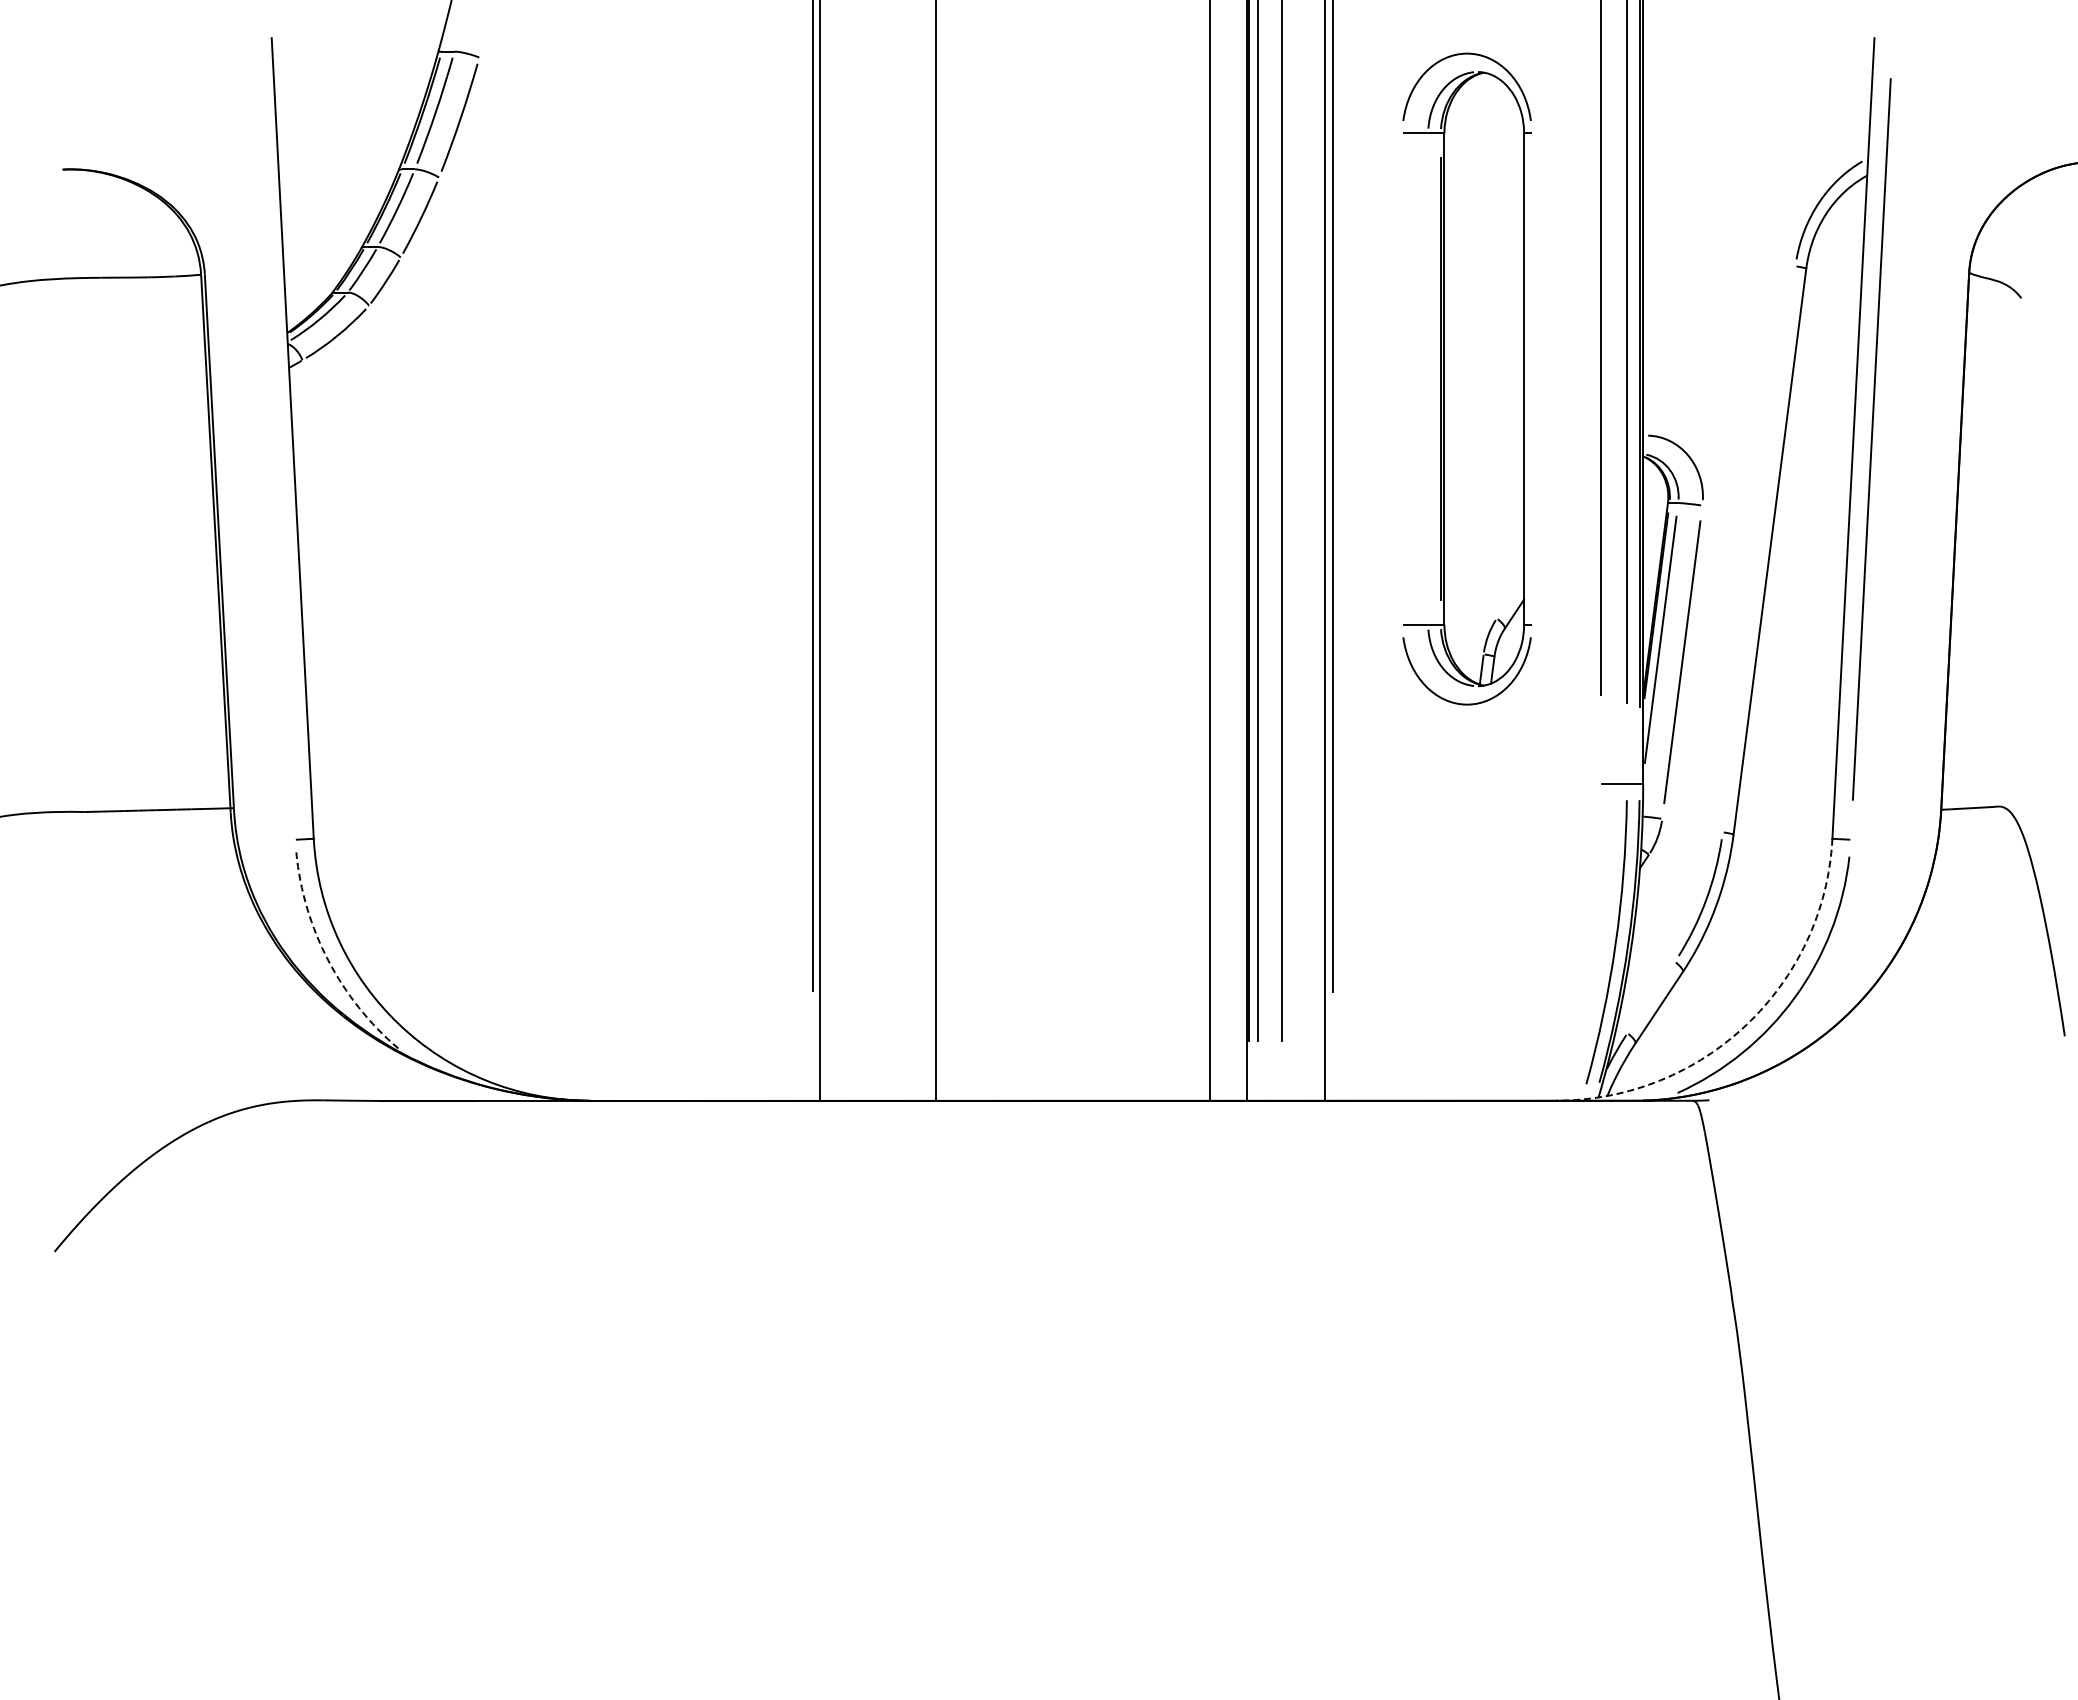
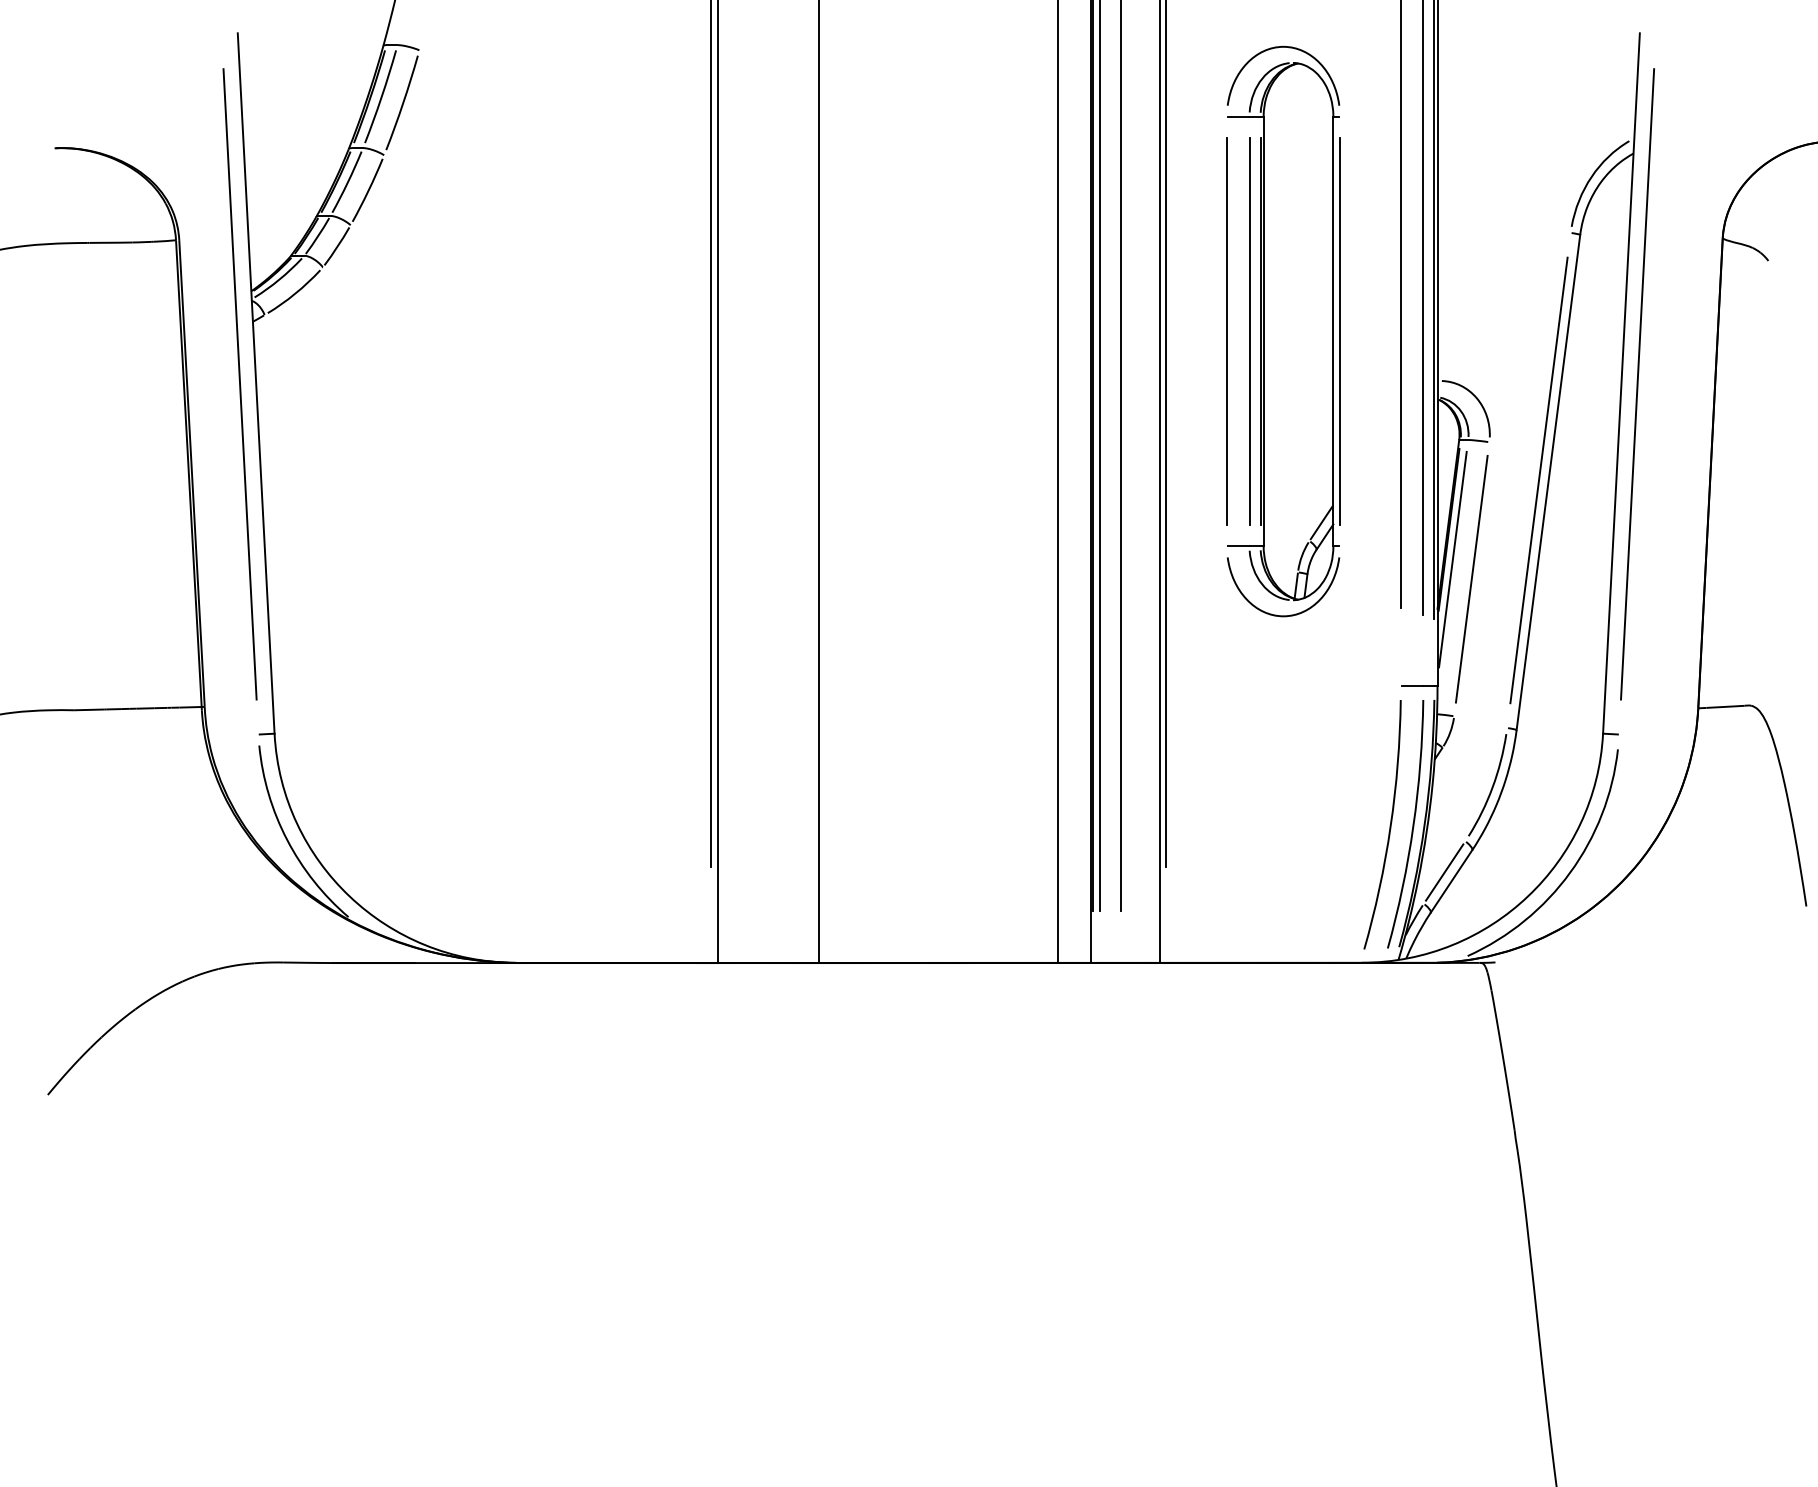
line: (1427, 378) -> (1248, 331), added
line: (1402, 379) -> (1226, 331), added
line: (1531, 379) -> (1339, 331), added
line: (274, 439) -> (240, 384), added
line: (1758, 548) -> (1538, 479), added
line: (1510, 597) -> (1321, 522), added
curve: (1588, 943) -> (1389, 825), added
arc: (328, 960) -> (287, 840), dashed -> solid
line: (1650, 997) -> (1443, 872), added
arc: (1746, 1024) -> (1527, 896), dashed -> solid

